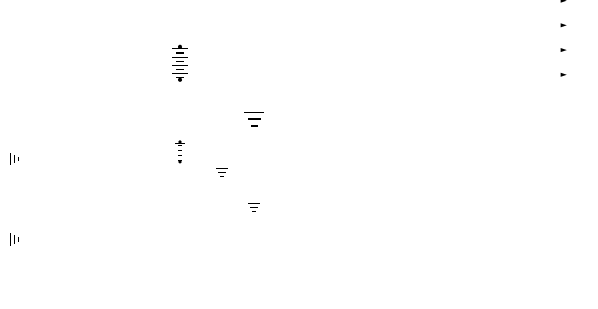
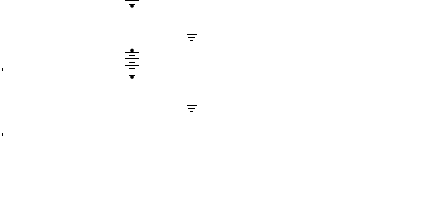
part: (253, 118) -> (191, 36), size x0.62
part: (179, 151) -> (131, 63), size x1.67
part: (221, 172) -> (165, 80), removed

